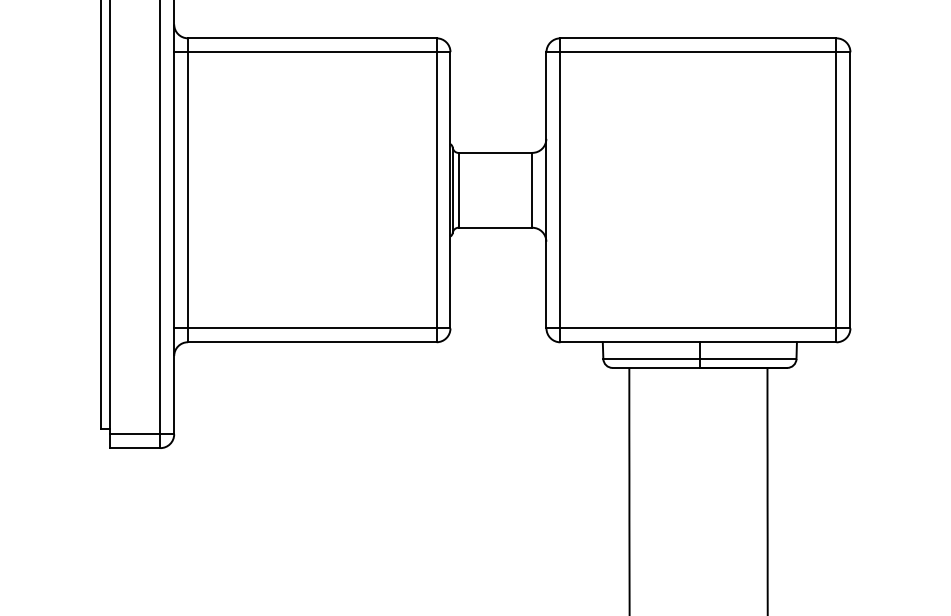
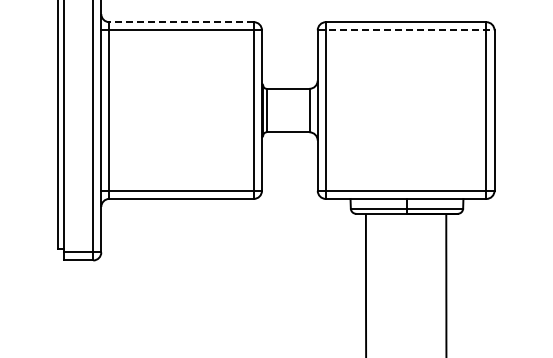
line: (312, 38) -> (181, 22), solid -> dashed
line: (699, 52) -> (406, 30), solid -> dashed

